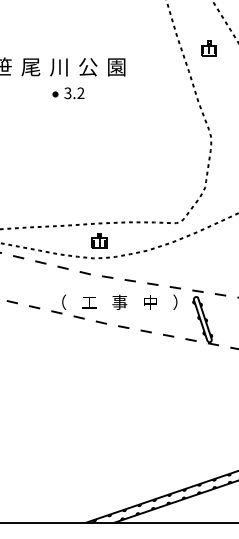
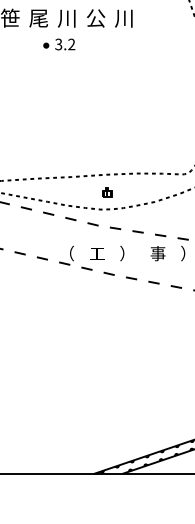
text: (116, 67) -> (124, 18), 園 -> 川
part: (68, 93) -> (59, 44), moved
part: (99, 240) -> (107, 191), size x0.6
text: (119, 301) -> (127, 252), 事 -> ）
text: (149, 301) -> (157, 252), 中 -> 事

